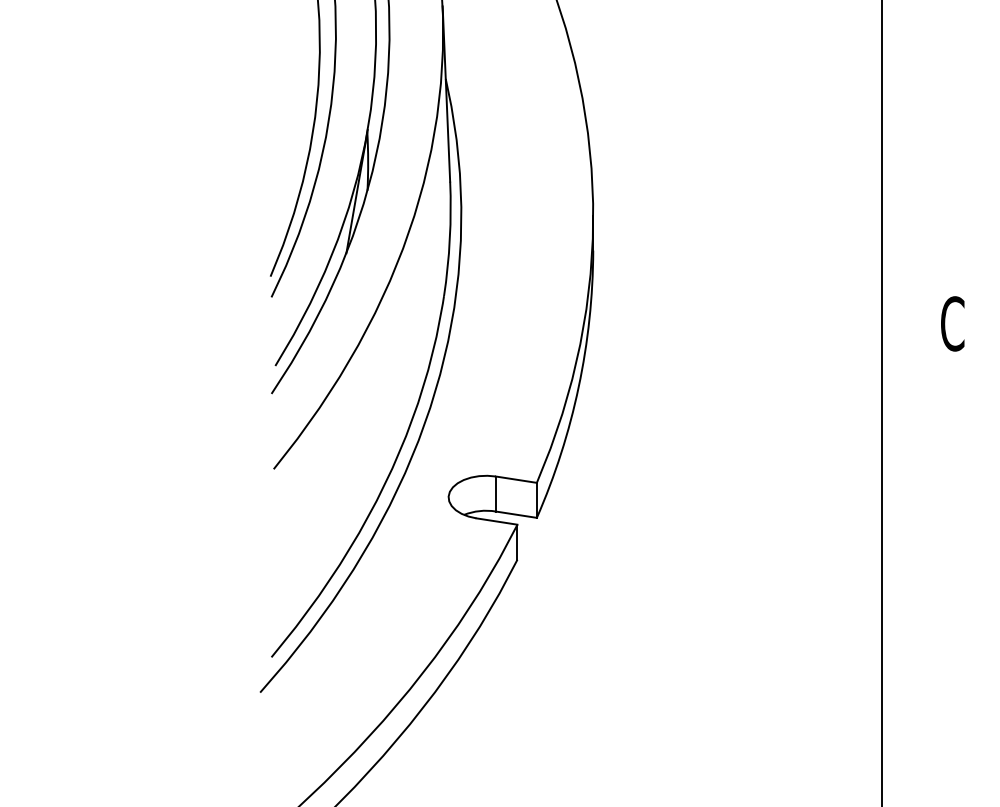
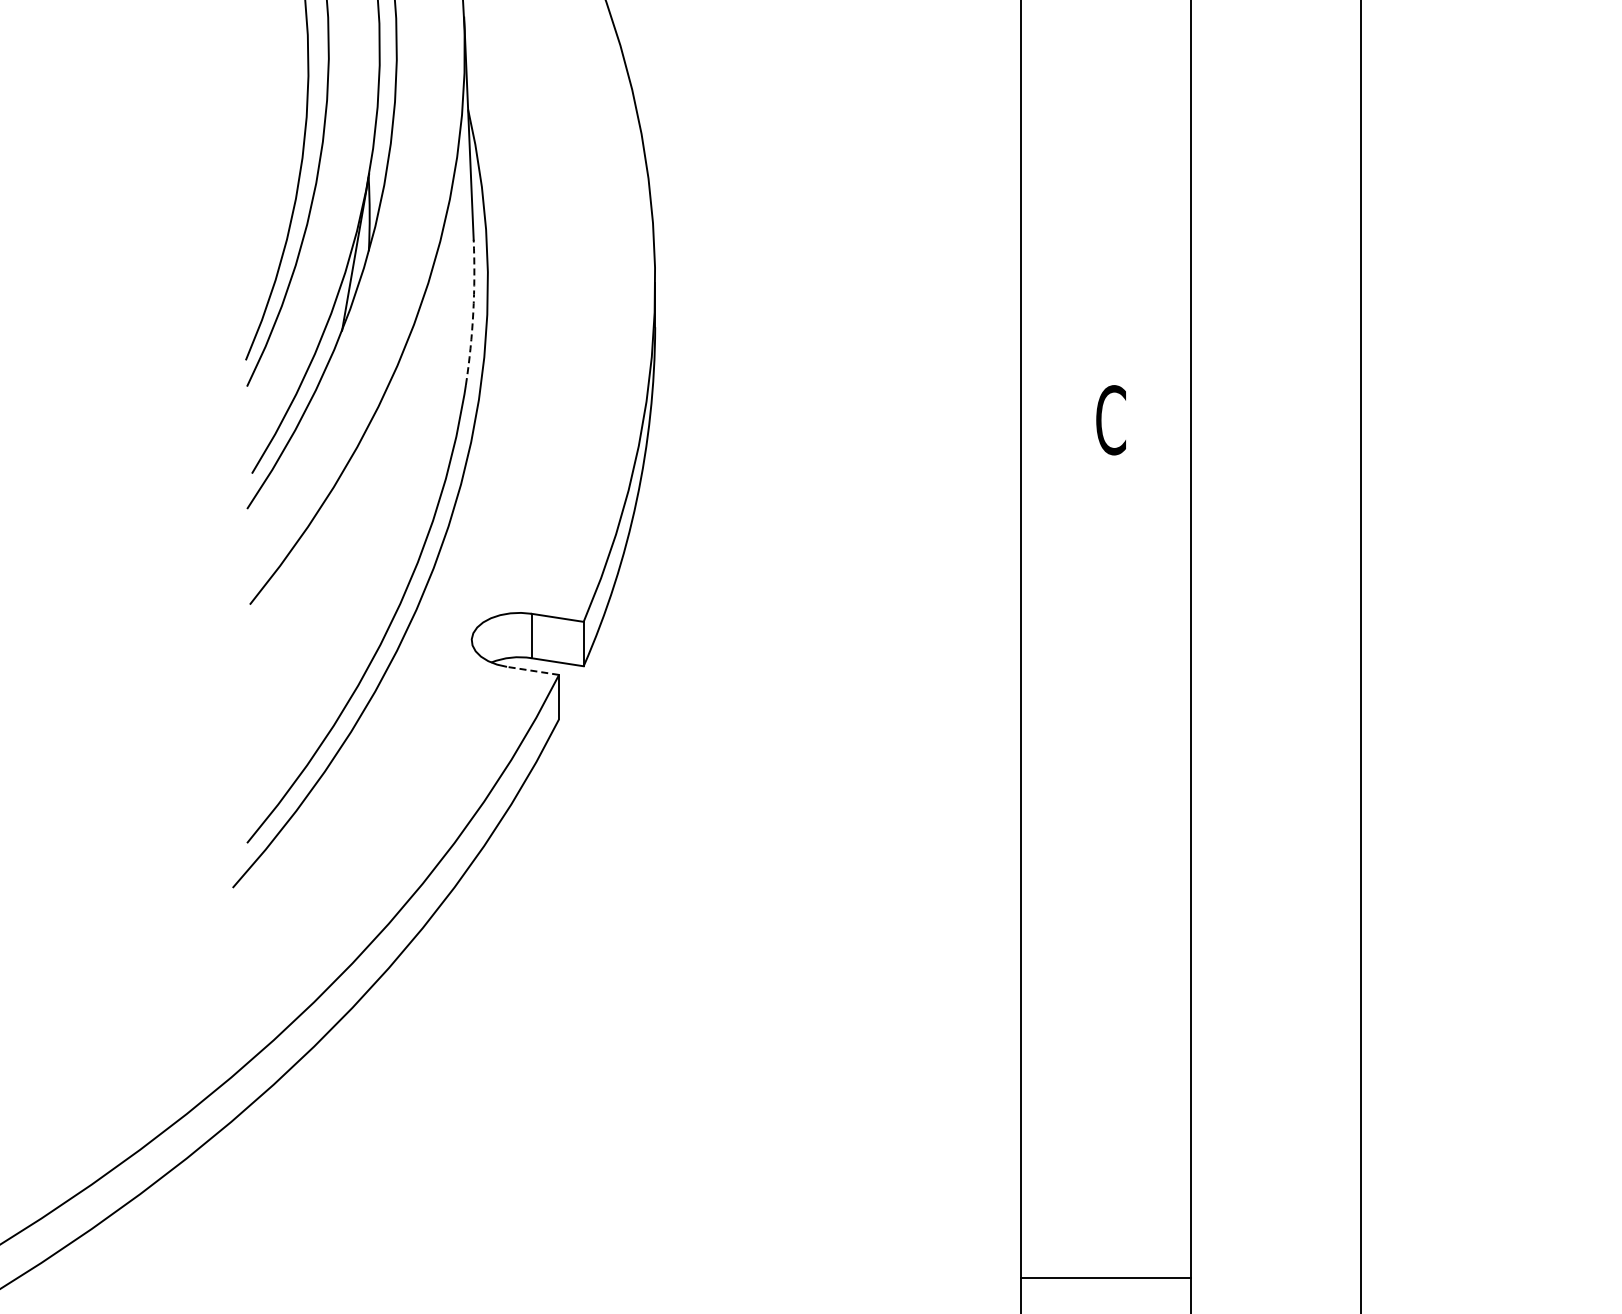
arc: (450, 238) -> (473, 312), solid -> dashed
line: (496, 521) -> (532, 670), solid -> dashed

